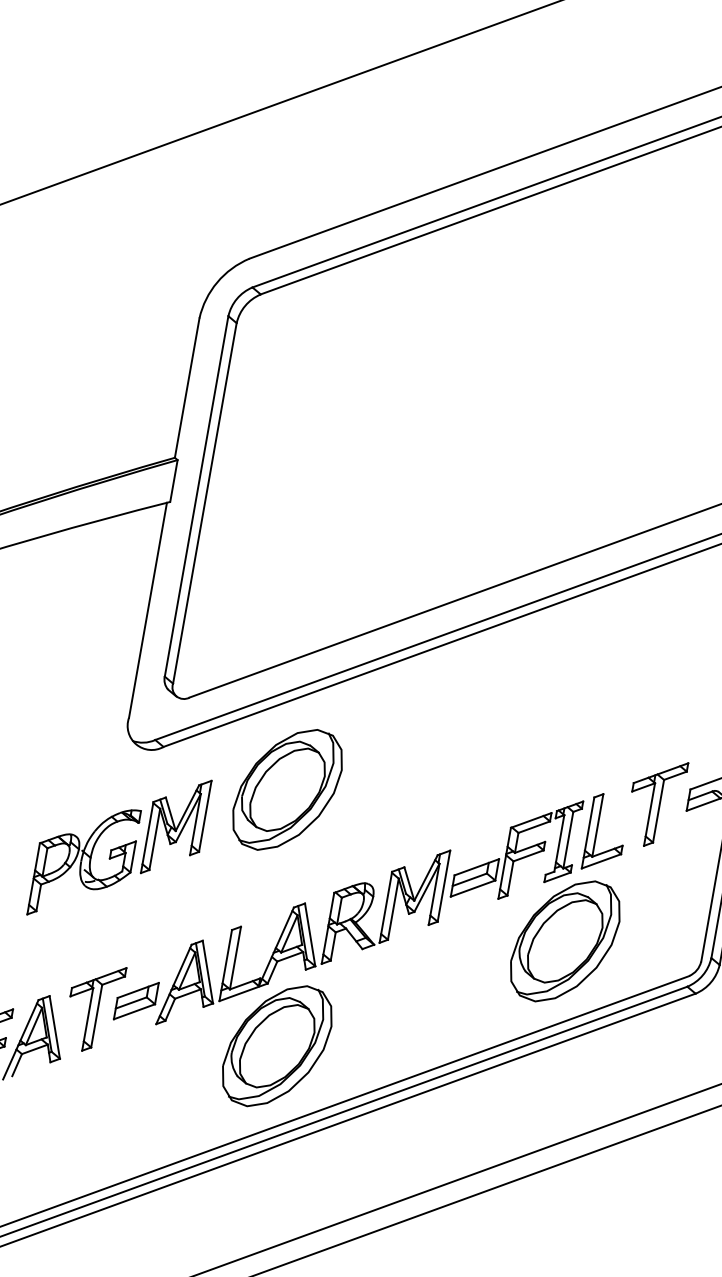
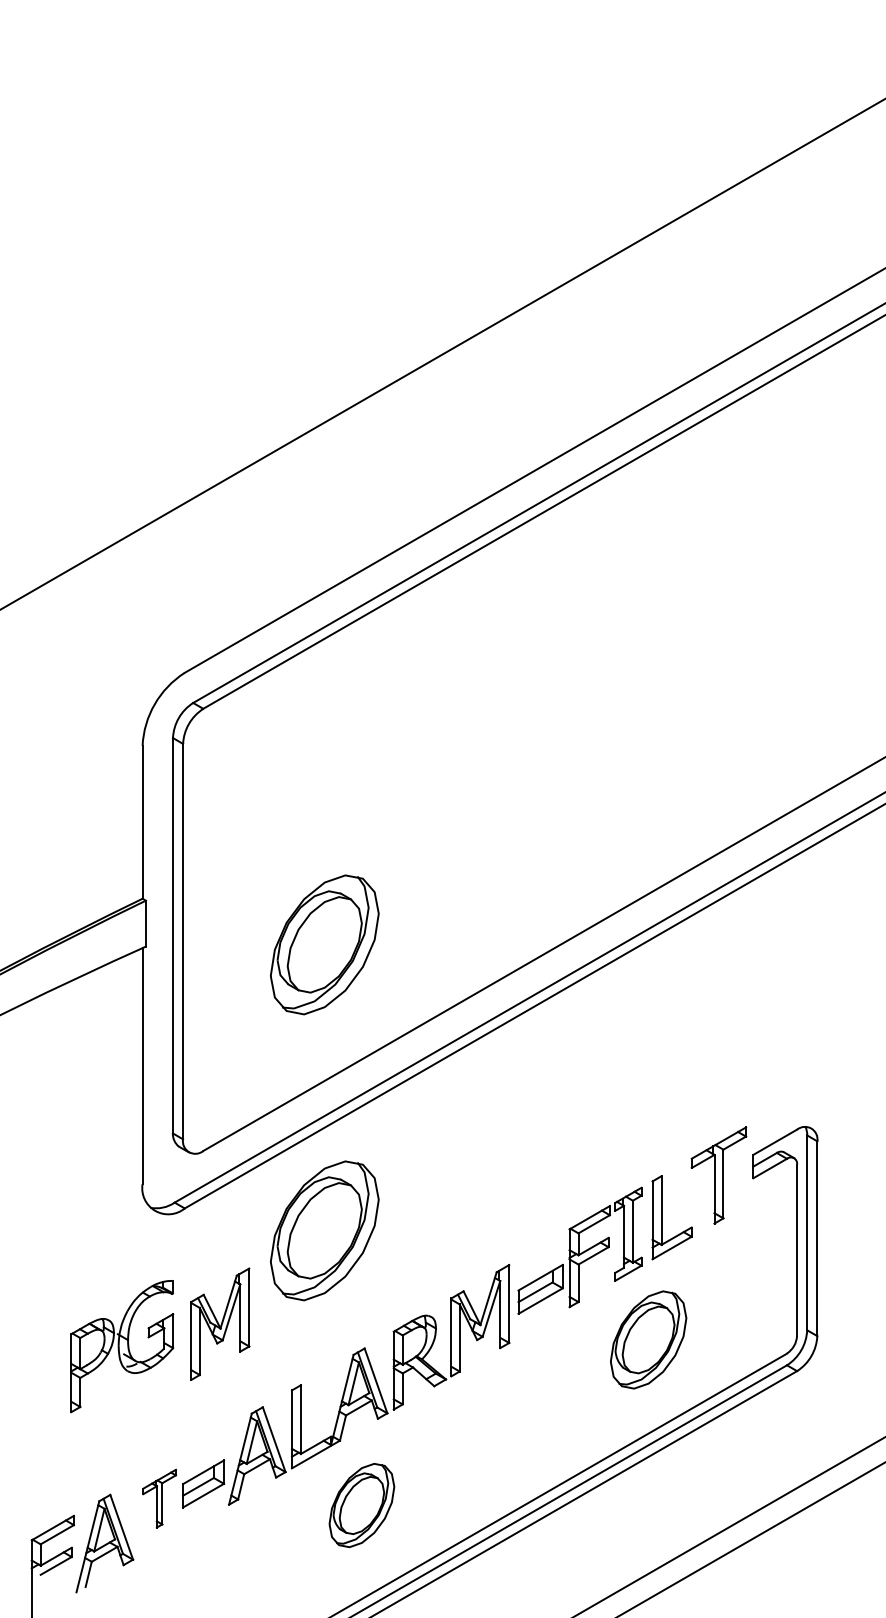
part: (333, 528) -> (324, 944), added
part: (176, 826) -> (220, 1323), moved
part: (565, 940) -> (648, 1339), size x0.7
part: (93, 1007) -> (159, 1498), size x0.6
part: (276, 1046) -> (361, 1505), size x0.6

